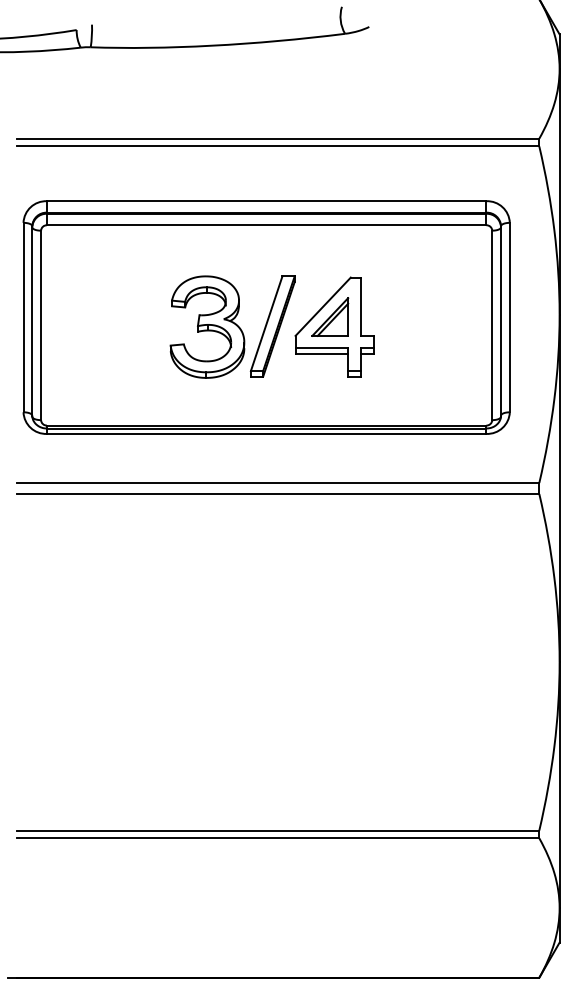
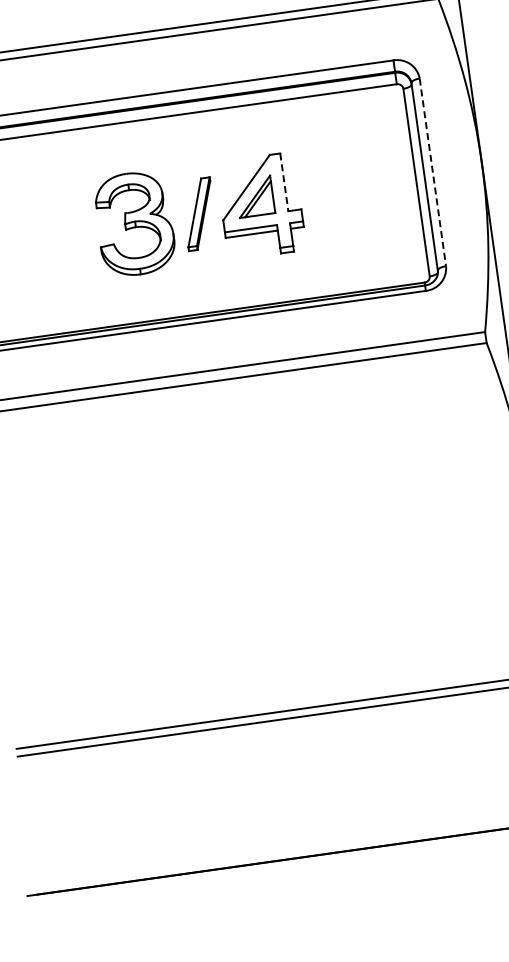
line: (361, 307) -> (284, 183), solid -> dashed
line: (509, 317) -> (432, 172), solid -> dashed
part: (272, 326) -> (199, 214), size x0.7

